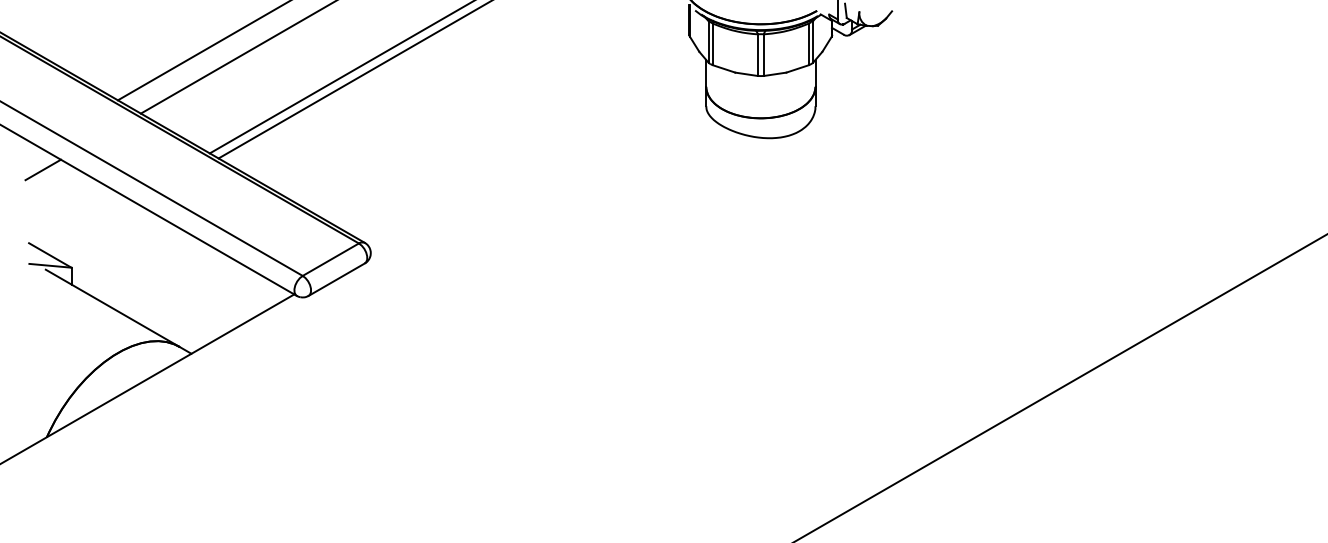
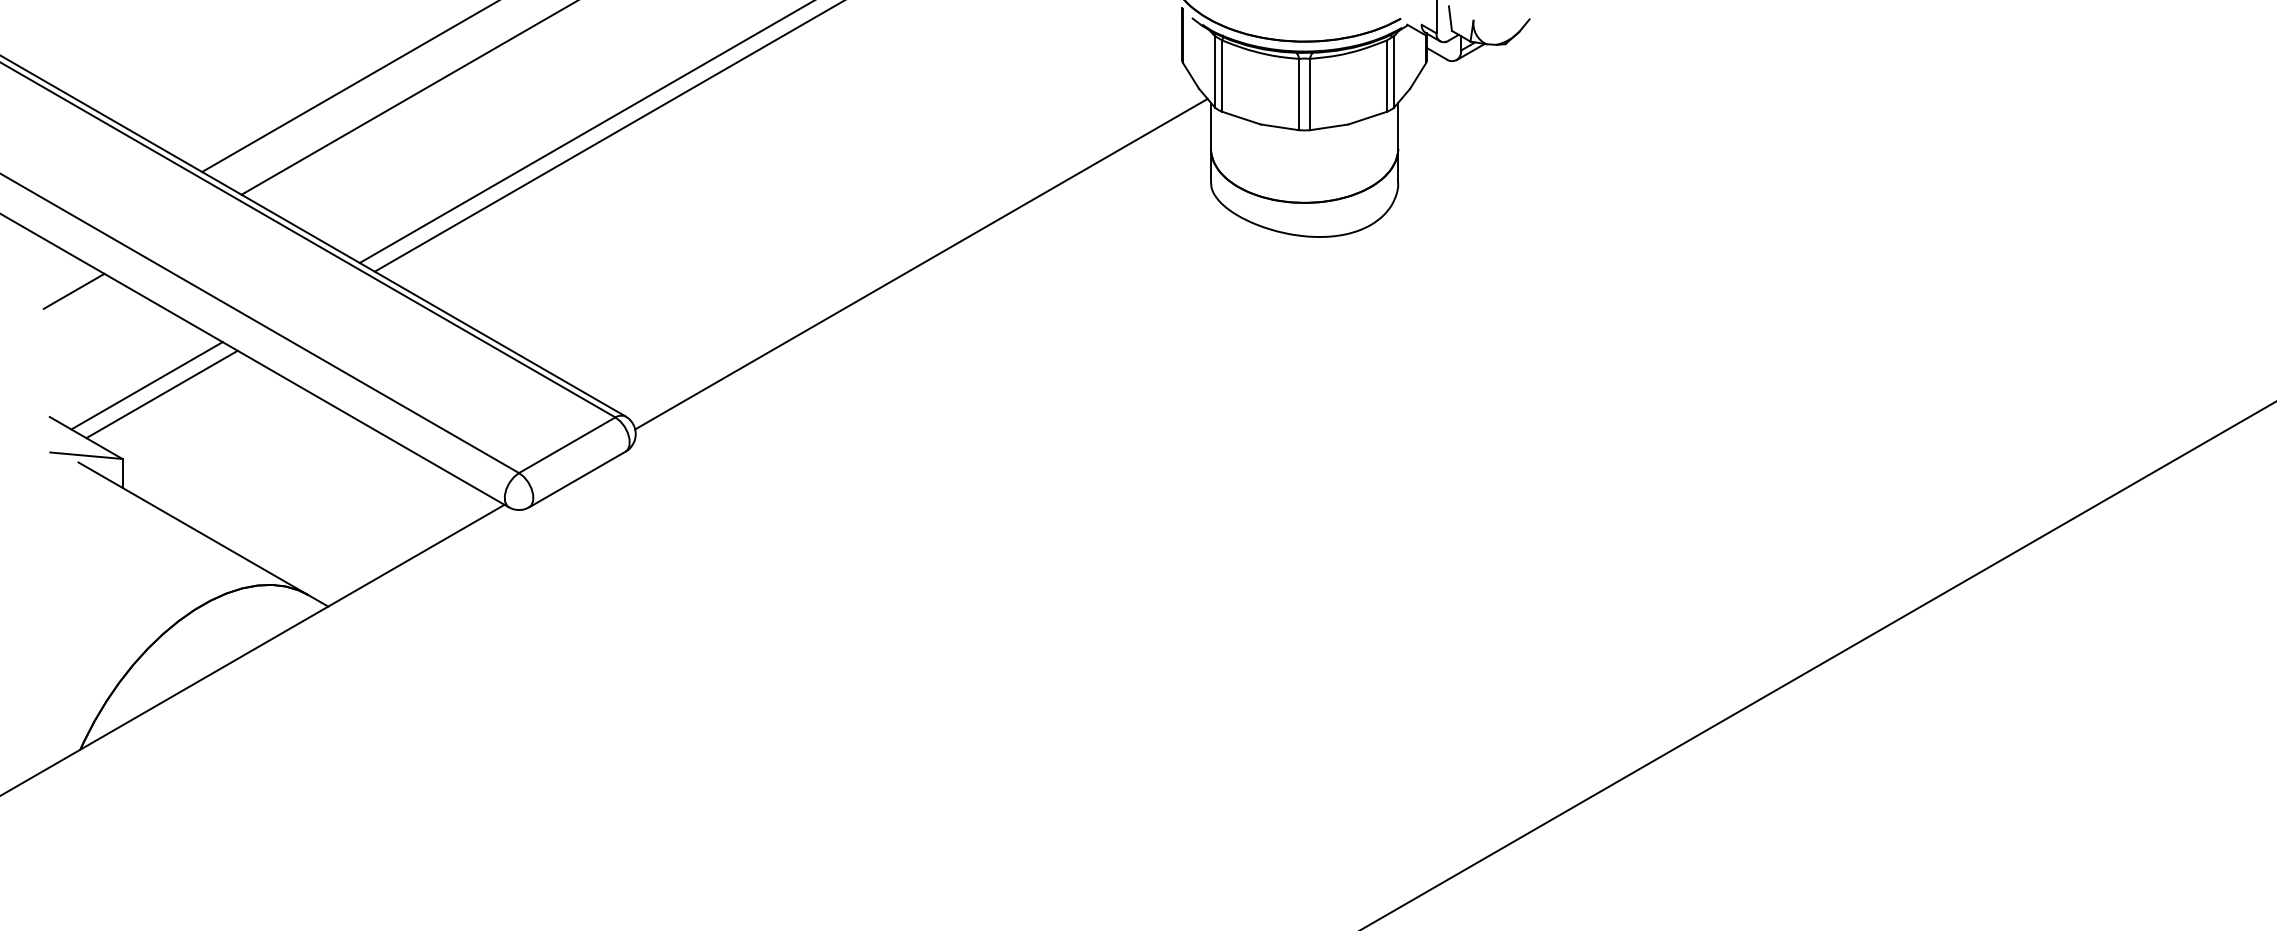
line: (537, 153) -> (921, 263), added
line: (85, 224) -> (146, 384), added
line: (94, 229) -> (161, 393), added

